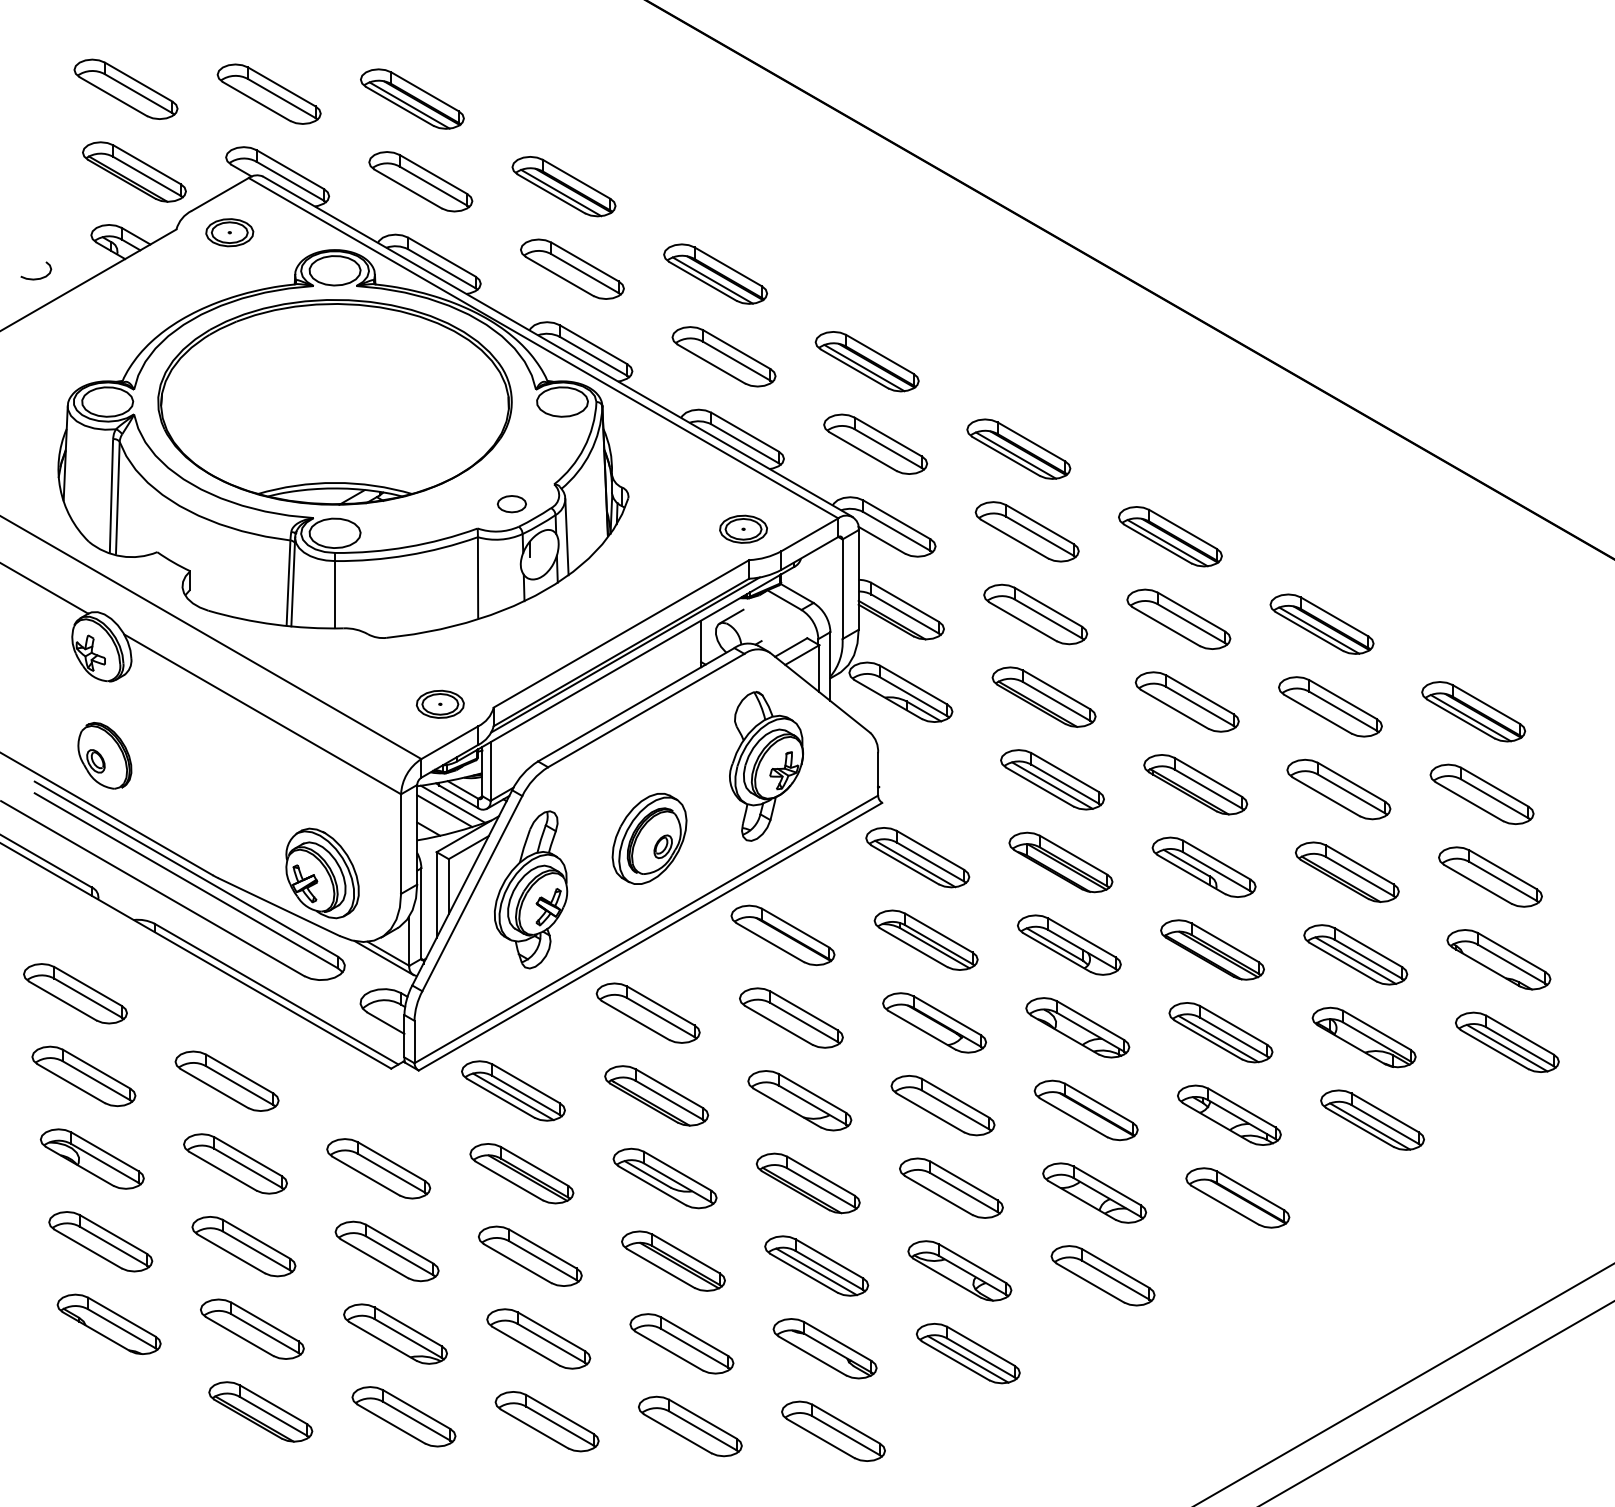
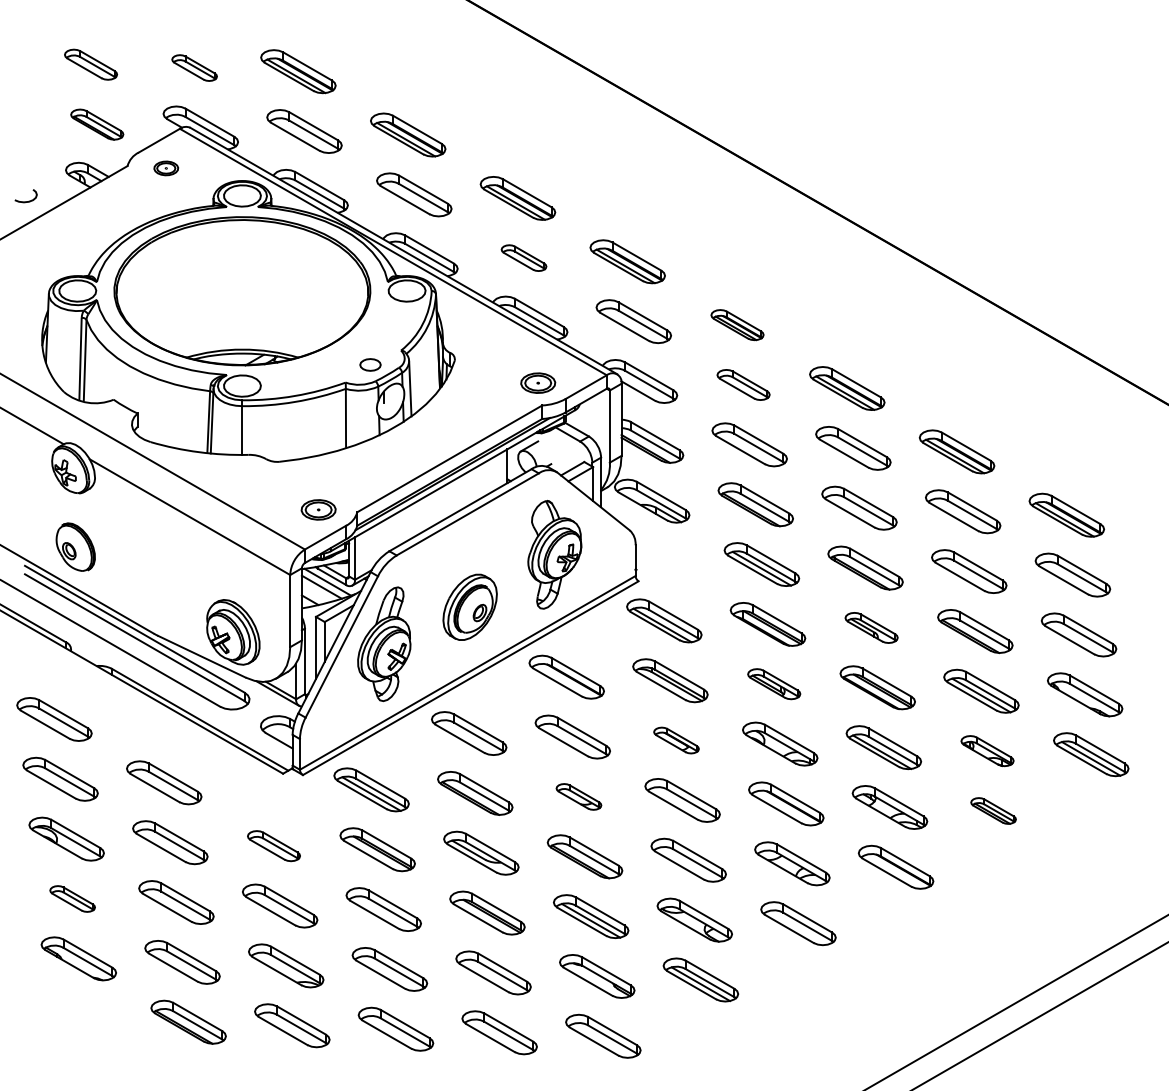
part: (125, 89) -> (90, 64), size x0.7
part: (268, 93) -> (194, 67), size x0.6
part: (134, 172) -> (97, 124), size x0.7
part: (230, 232) -> (166, 168), size x0.7
part: (723, 355) -> (523, 257), size x0.6
part: (1018, 448) -> (737, 324), size x0.7
part: (1027, 531) -> (743, 384), size x0.7
part: (1203, 866) -> (871, 627), size x0.7
part: (1069, 944) -> (774, 683), size x0.7
part: (934, 1022) -> (676, 740), size x0.6
part: (1364, 1036) -> (987, 750), size x0.7
part: (799, 1100) -> (578, 796), size x0.6
part: (1372, 1119) -> (993, 810), size x0.6
part: (377, 1167) -> (273, 845), size x0.7
part: (100, 1241) -> (72, 898), size x0.6

